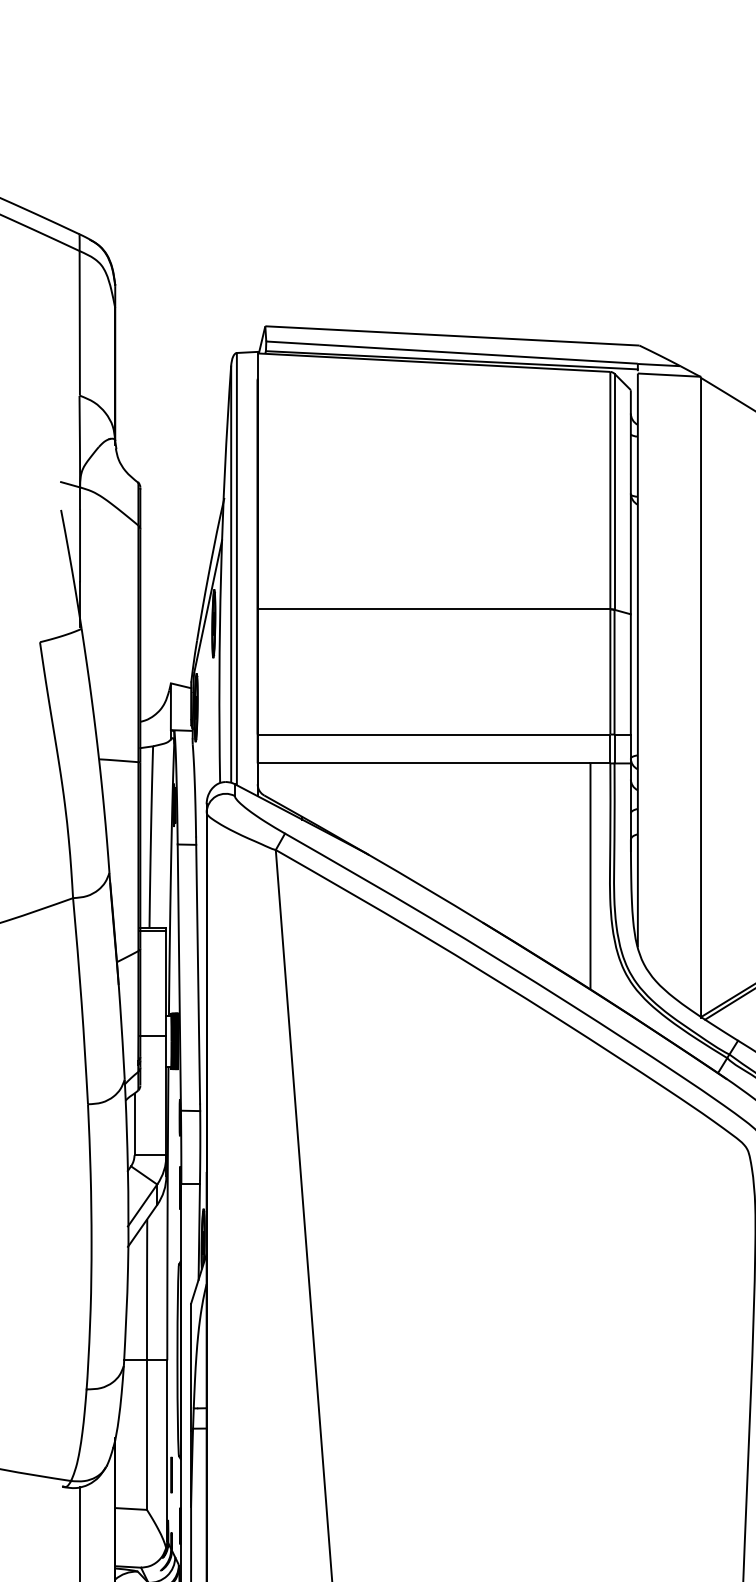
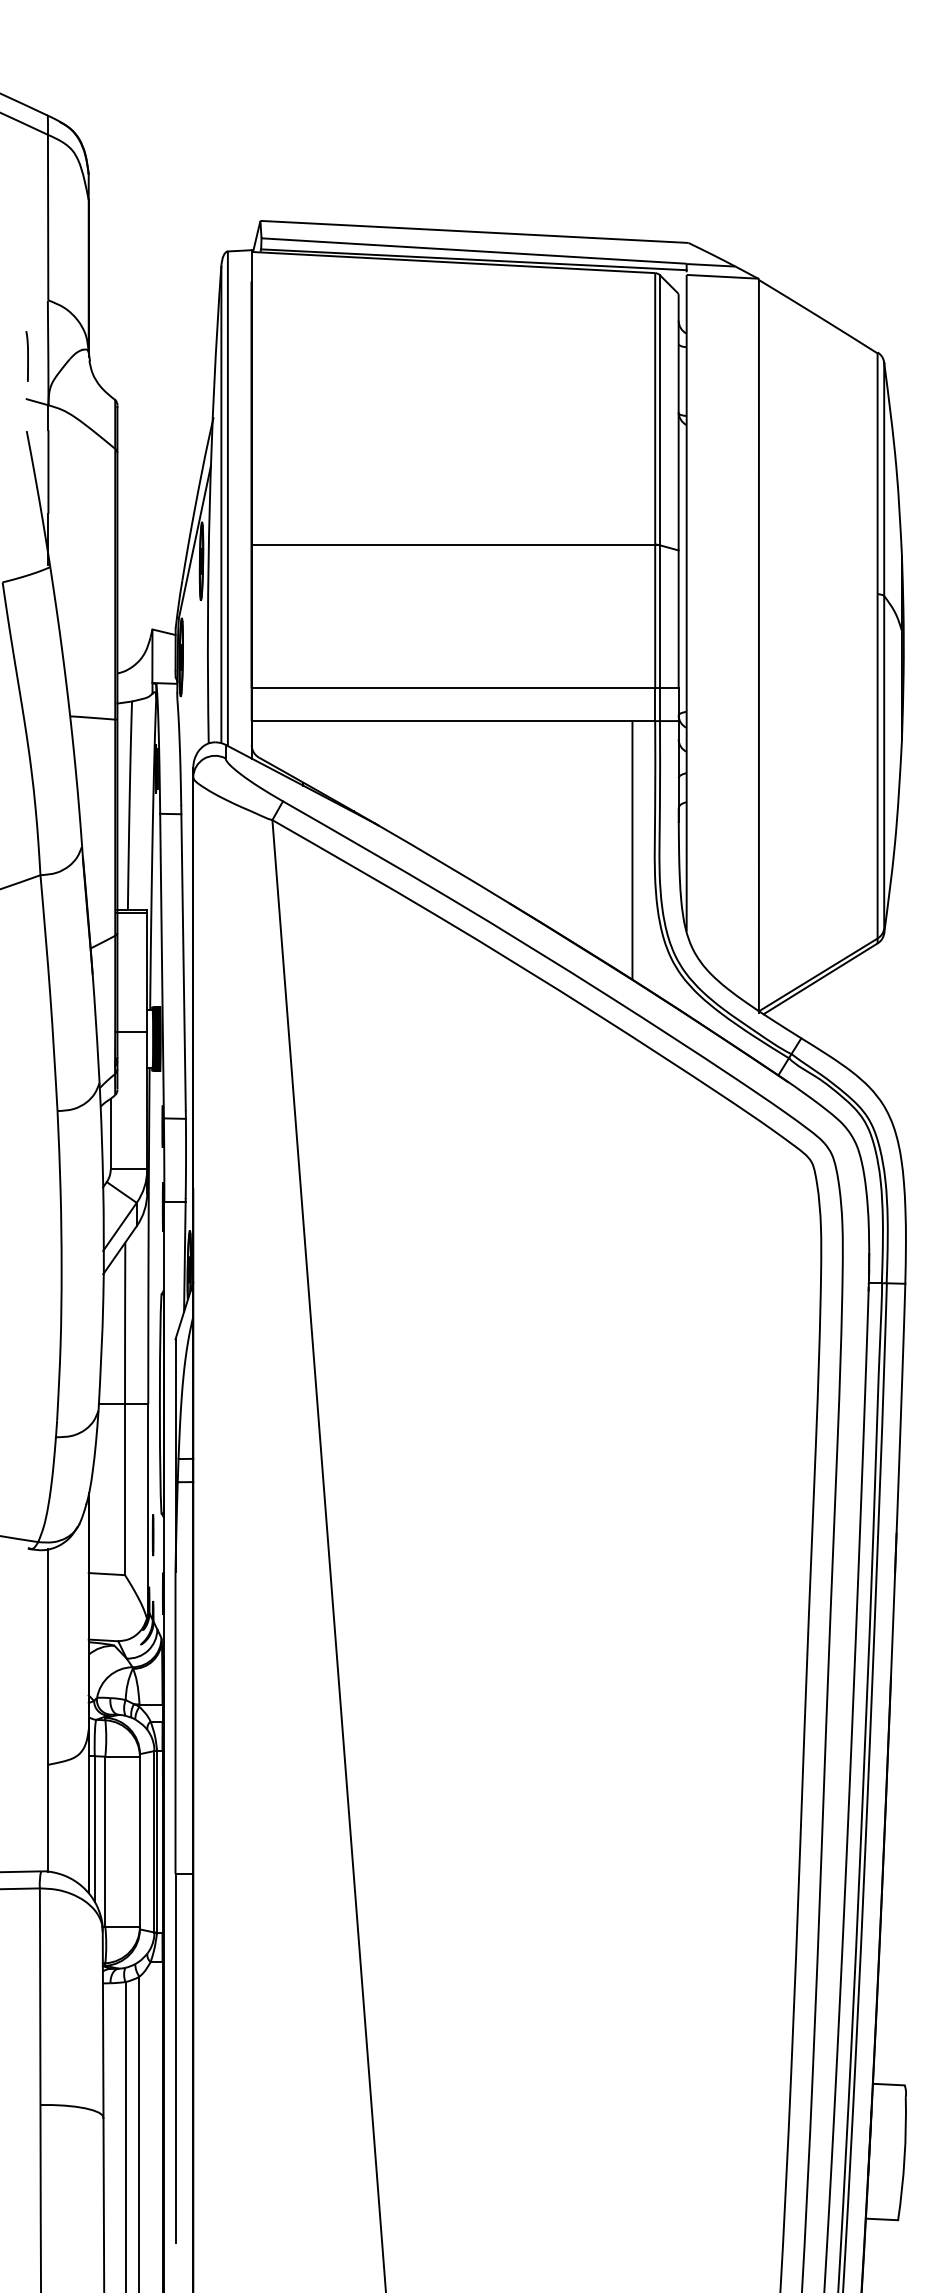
curve: (61, 444) -> (27, 356), added

